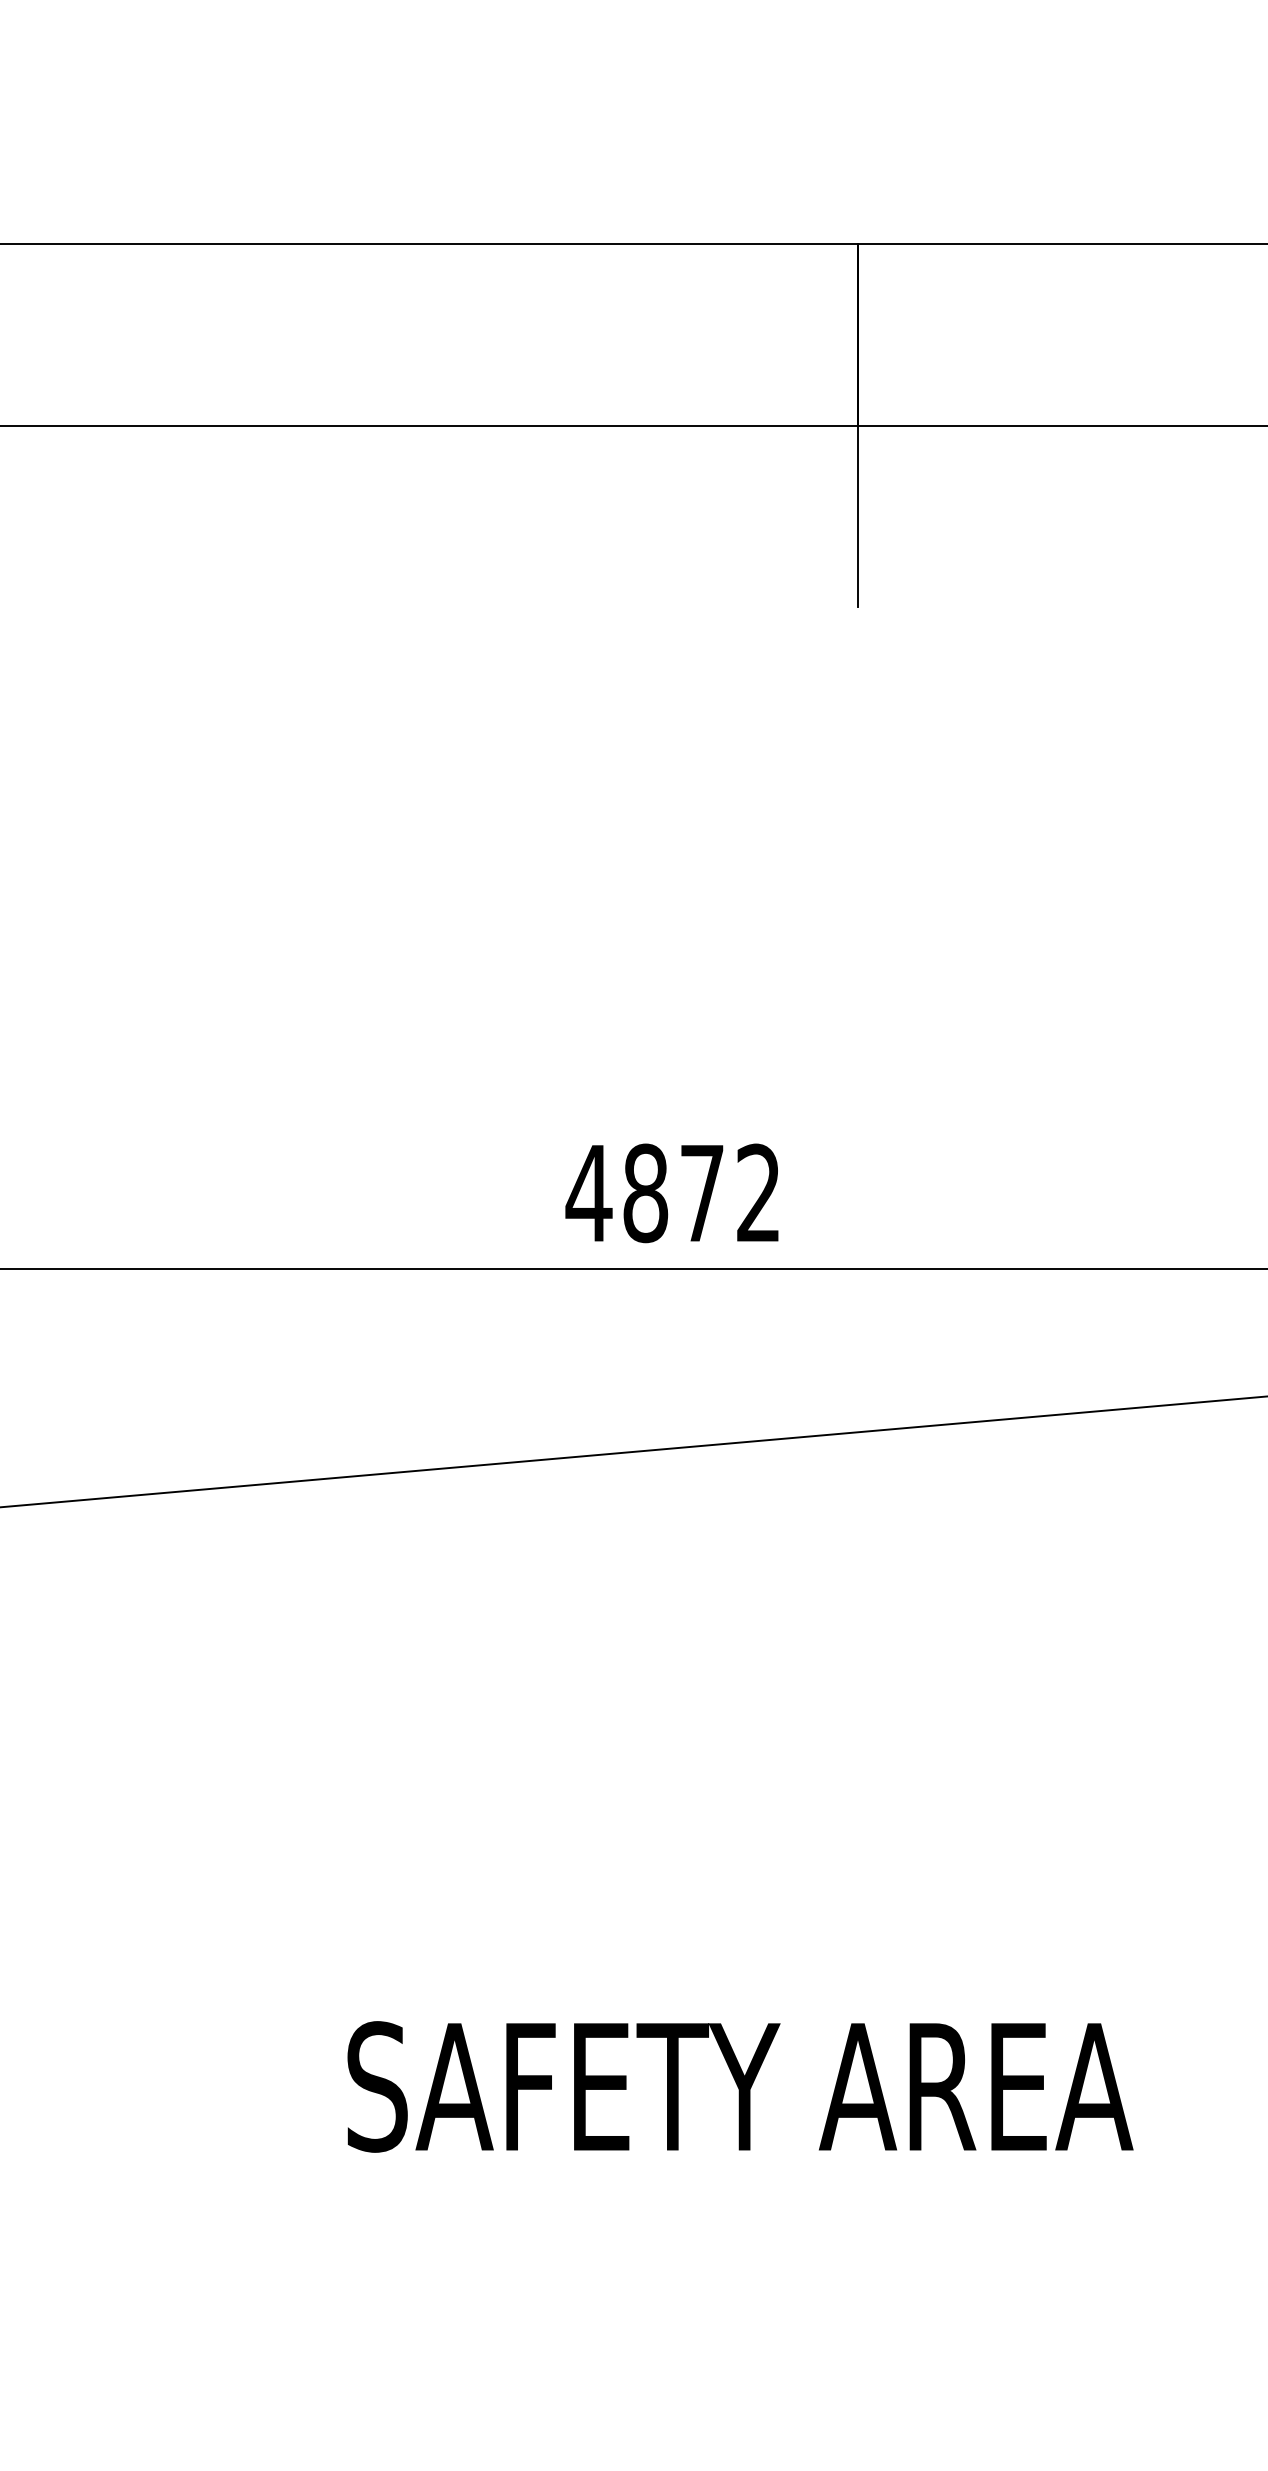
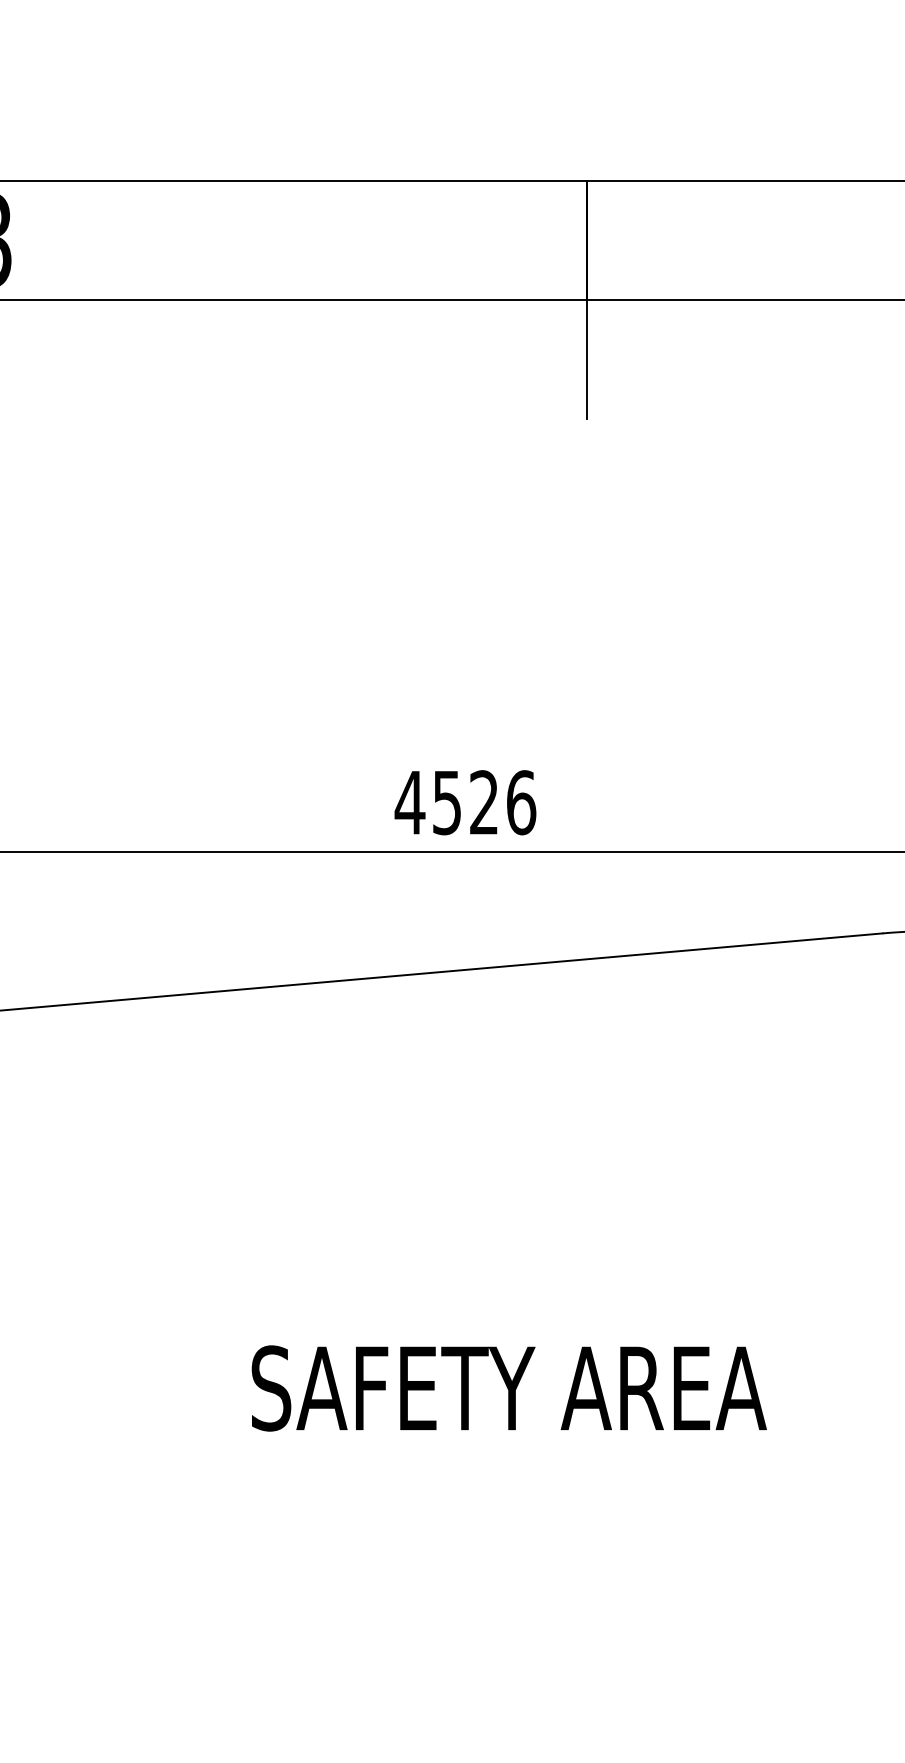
text: (702, 1193) -> (484, 802), 4872 -> 4526

